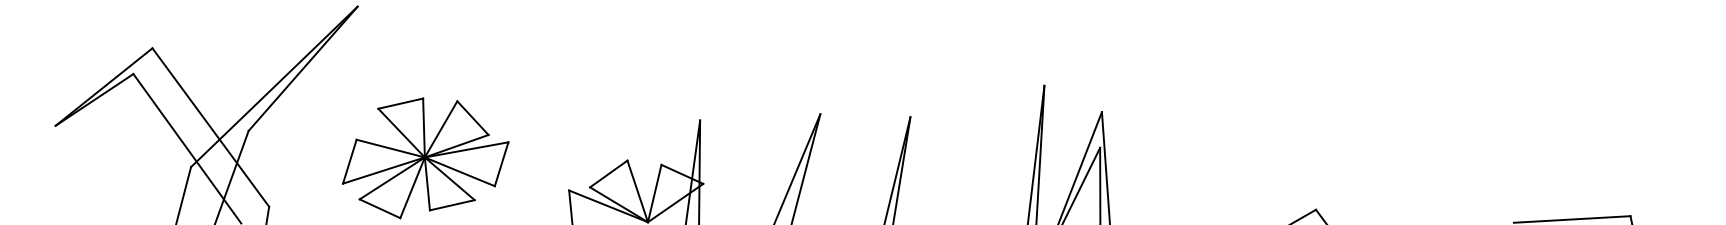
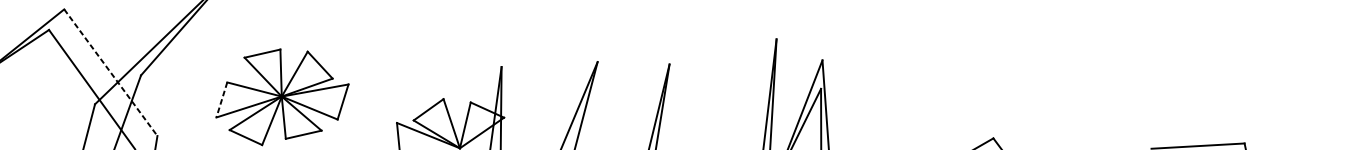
line: (211, 127) -> (111, 72), solid -> dashed
line: (349, 161) -> (221, 99), solid -> dashed

